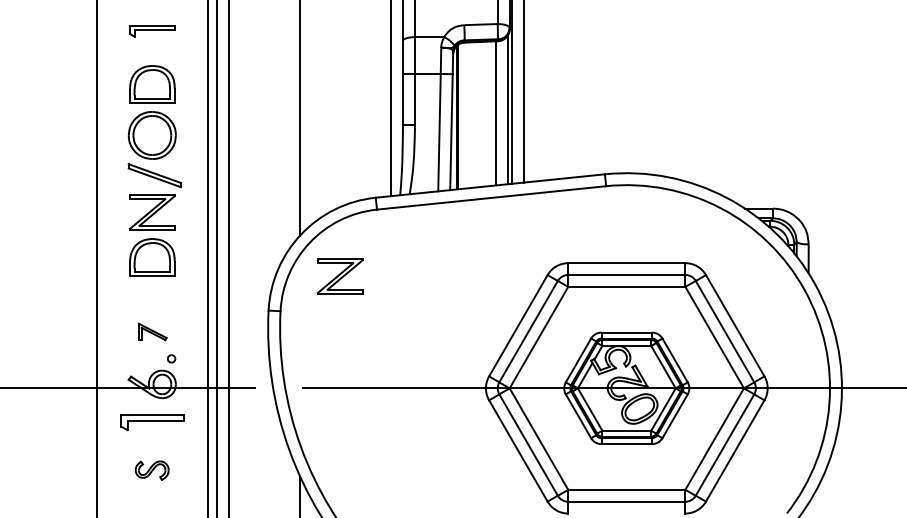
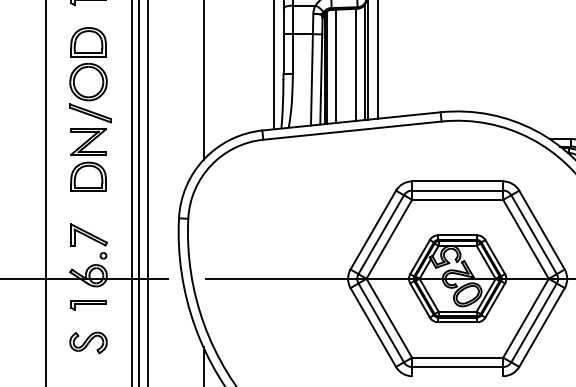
line: (470, 115) -> (336, 66), added
part: (339, 276) -> (234, 191), removed
part: (152, 331) -> (88, 234), size x1.67
part: (151, 422) -> (87, 305), size x0.71
part: (151, 470) -> (87, 342), size x1.43

